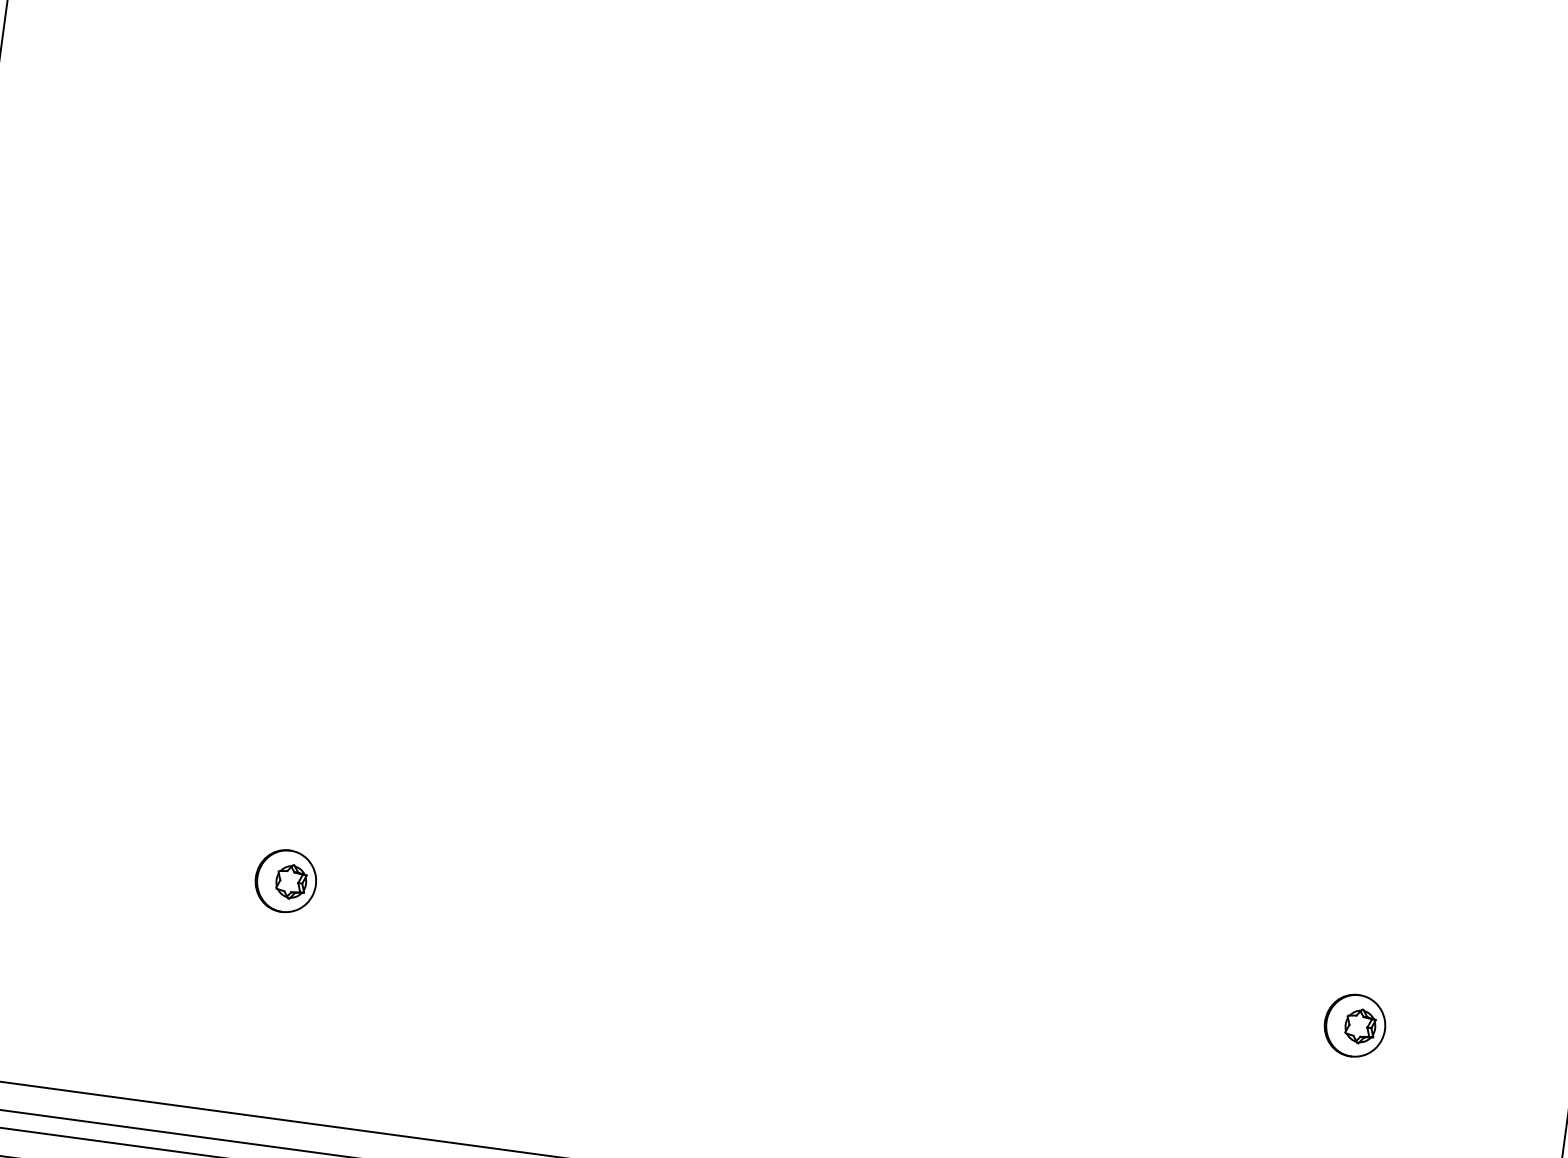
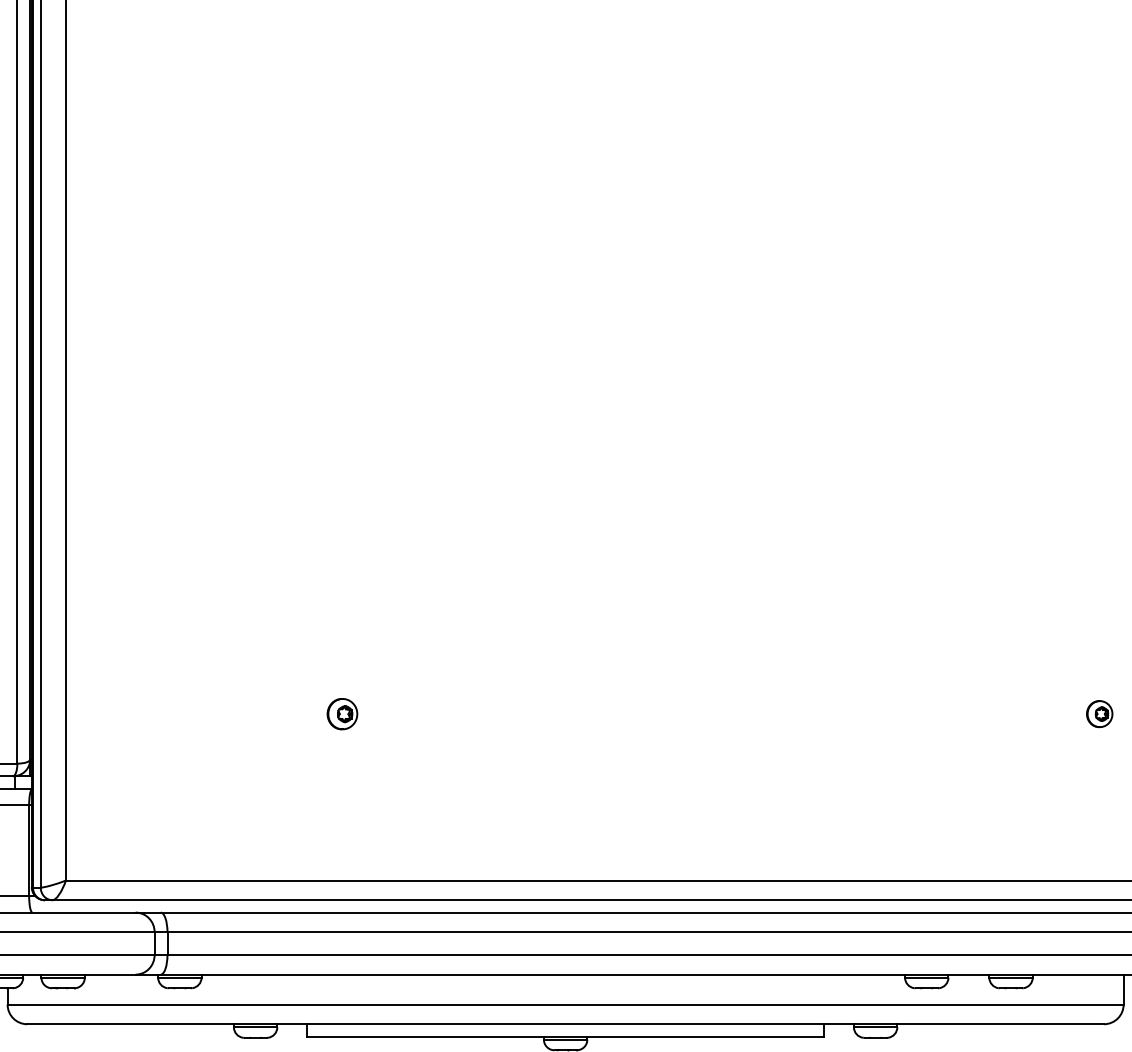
part: (286, 880) -> (342, 713), size x0.7
part: (1354, 1024) -> (1099, 713), size x0.6

